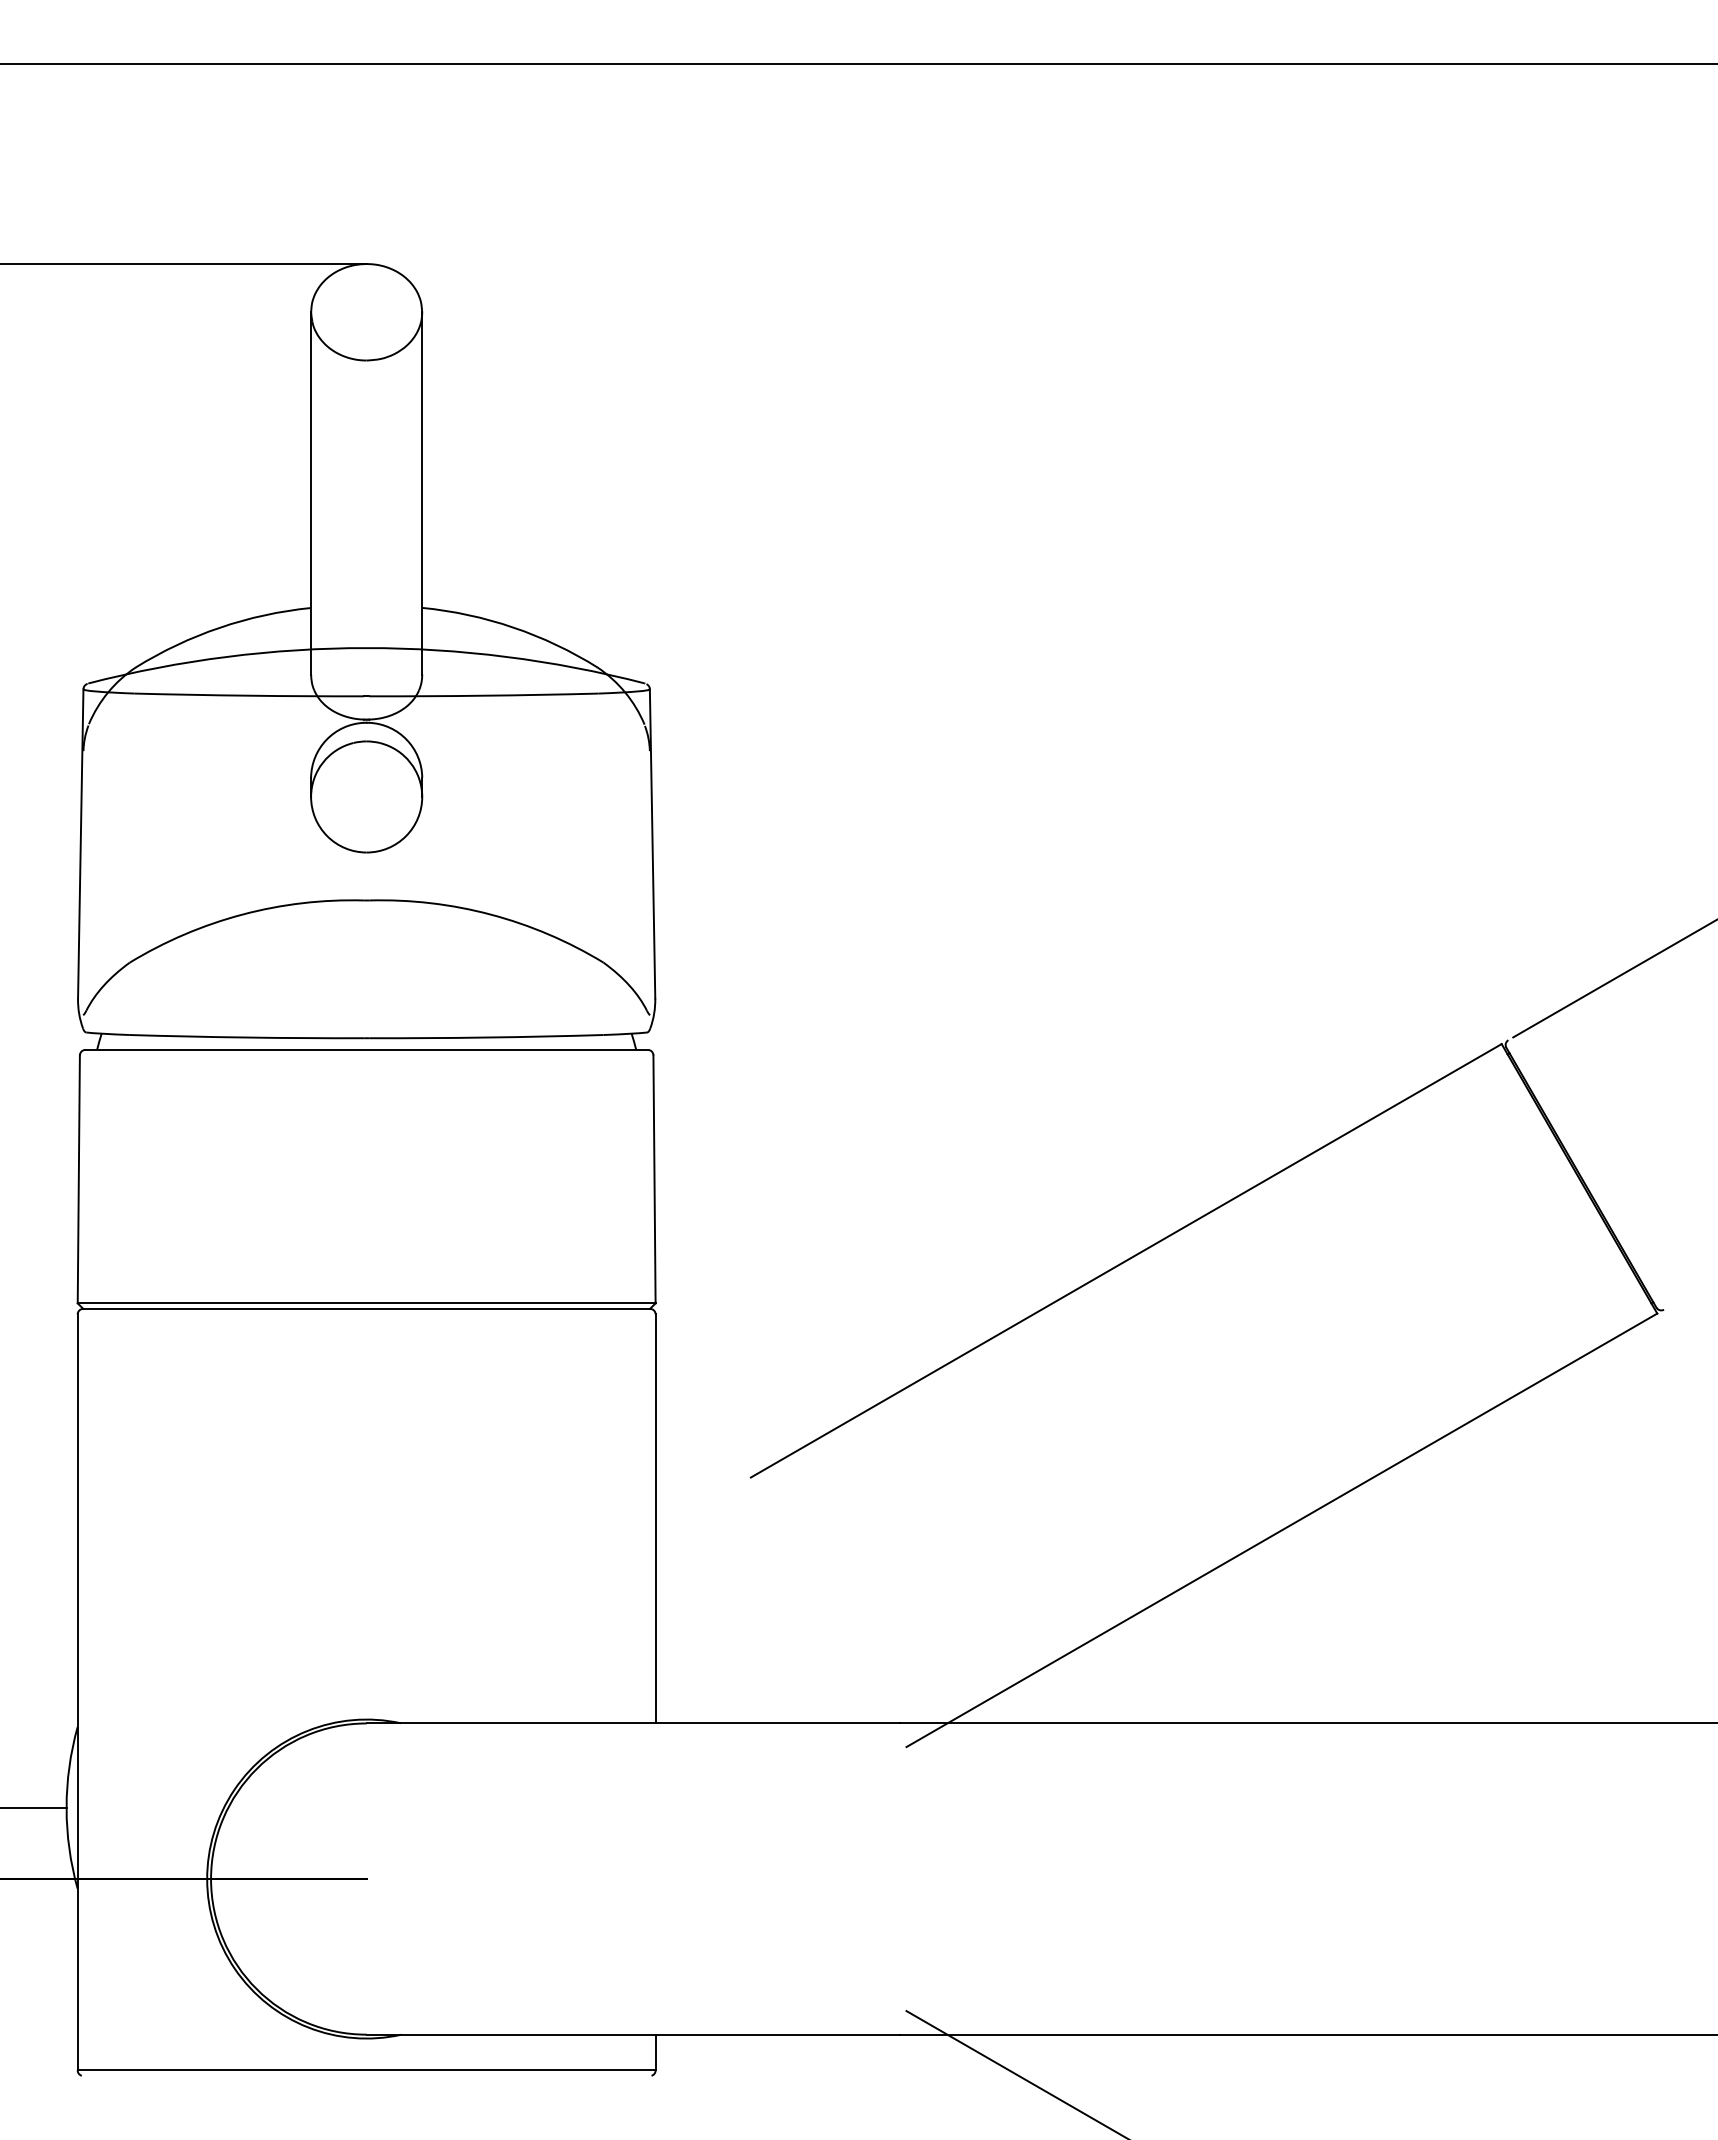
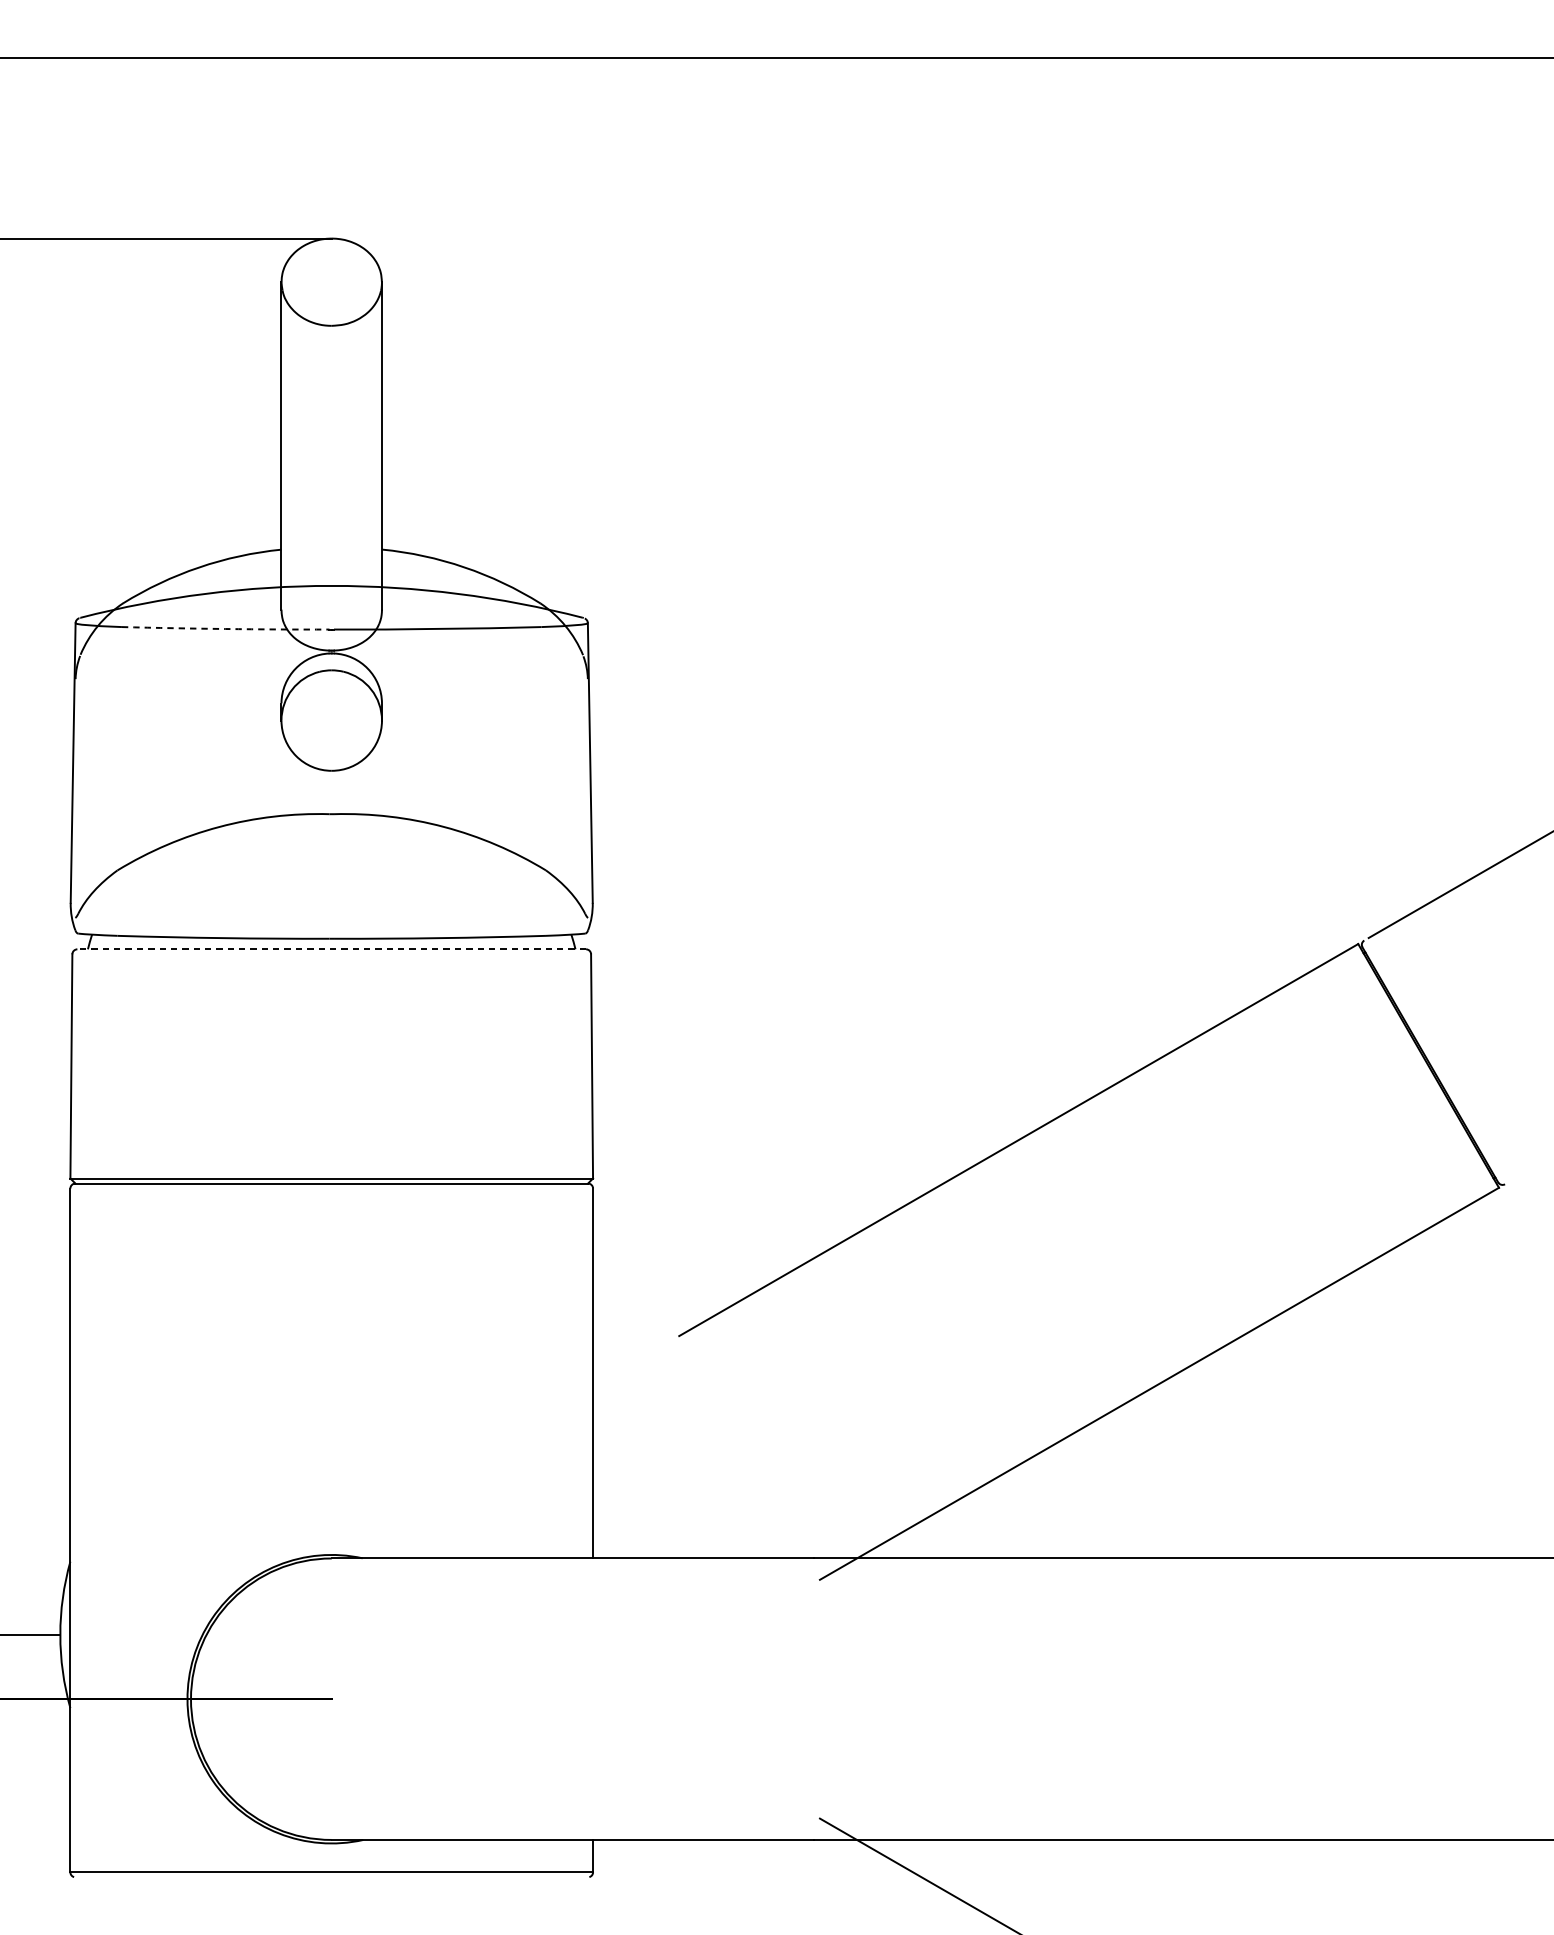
arc: (249, 695) -> (225, 628), solid -> dashed
line: (366, 1049) -> (331, 948), solid -> dashed

